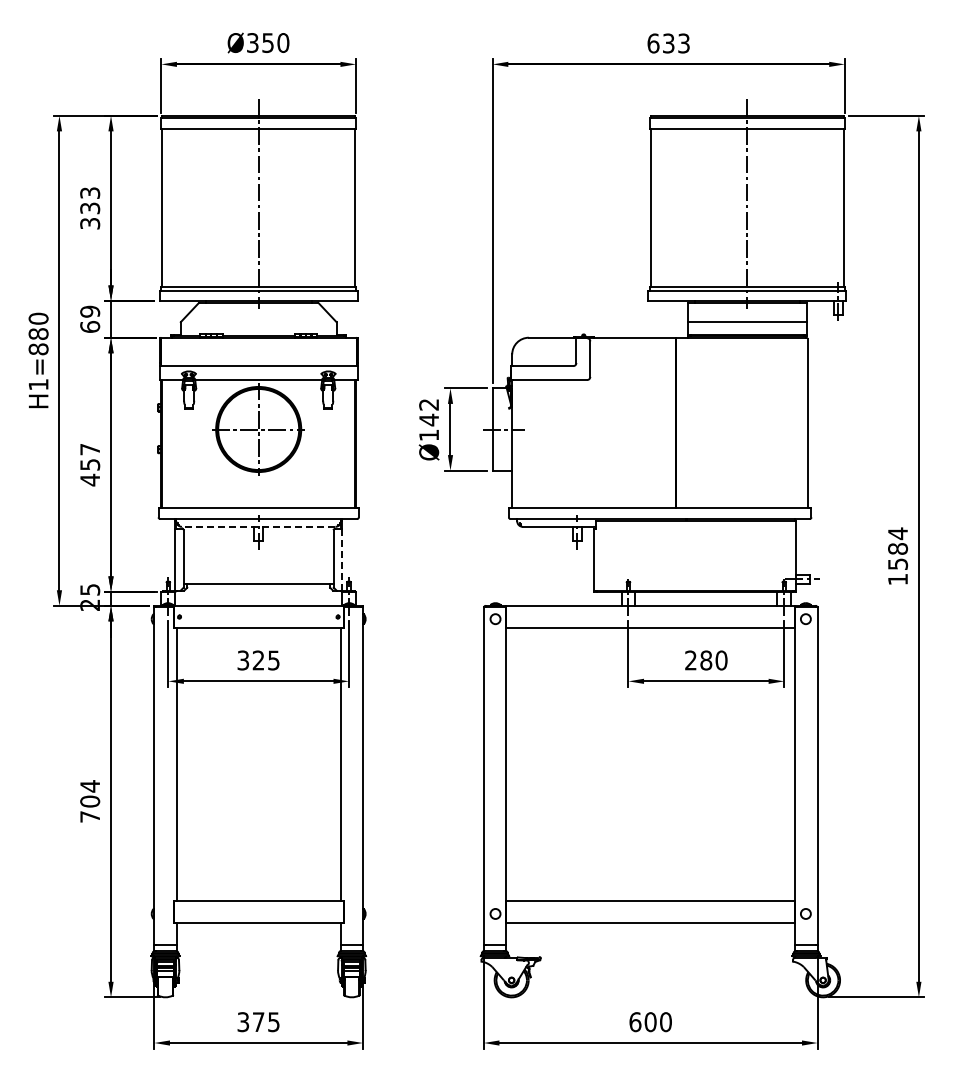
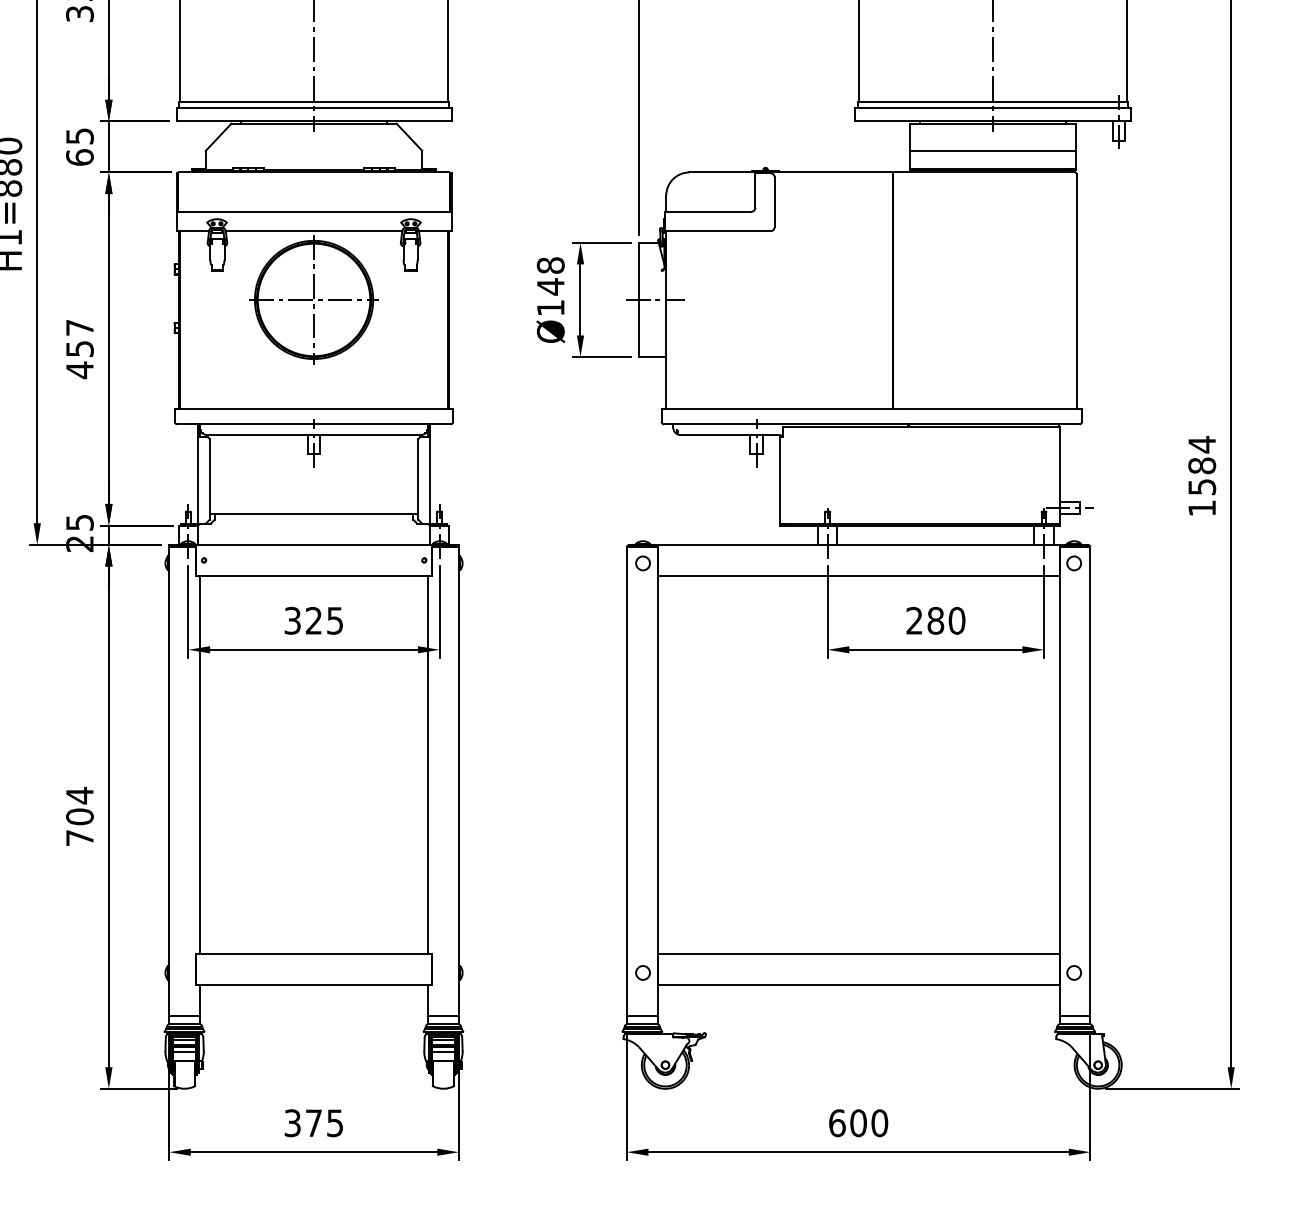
text: (89, 311) -> (78, 136), 69 -> 65
text: (429, 404) -> (551, 265), Ø142 -> Ø148
line: (258, 526) -> (313, 434), dashed -> solid
line: (342, 559) -> (430, 480), dashed -> solid

